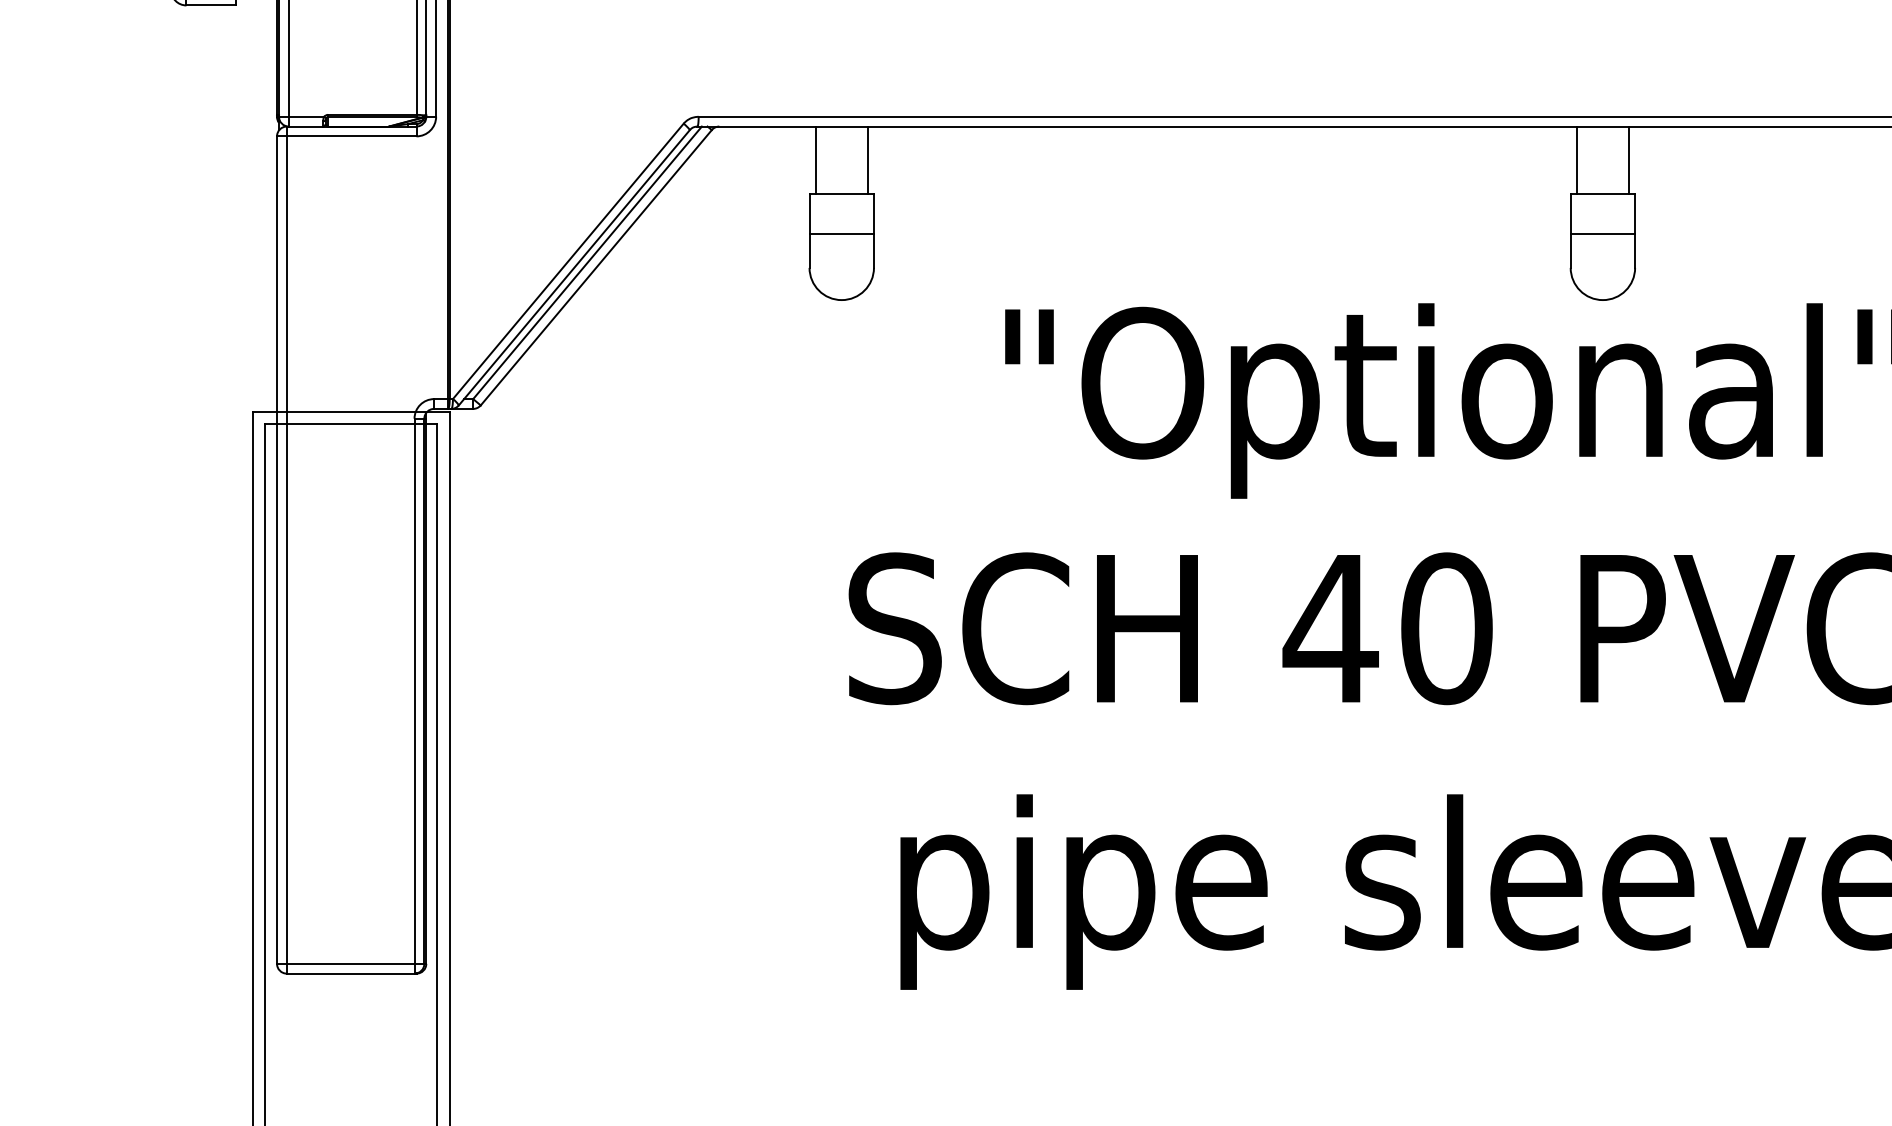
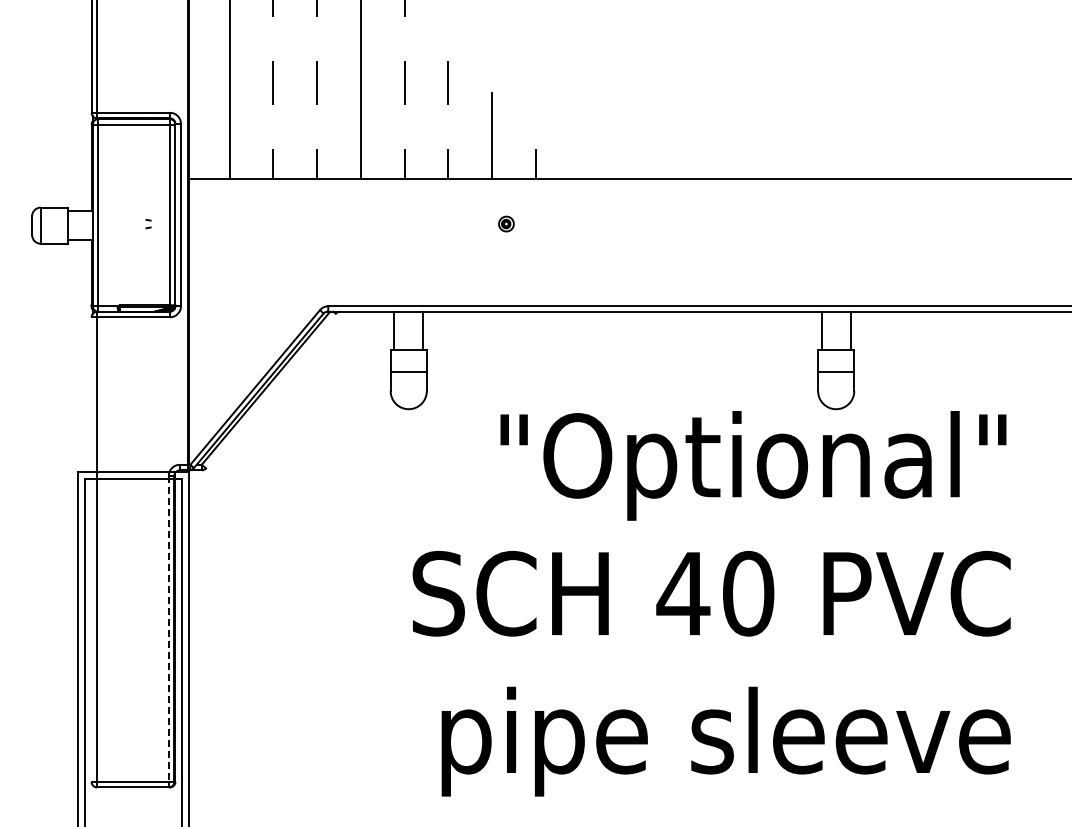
line: (595, 266) -> (270, 390), removed
line: (276, 549) -> (91, 549), removed
line: (413, 692) -> (168, 629), solid -> dashed

